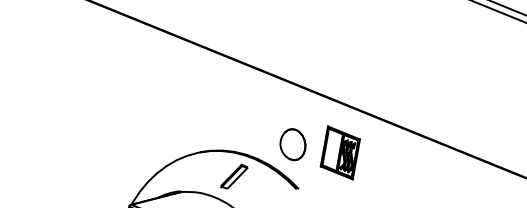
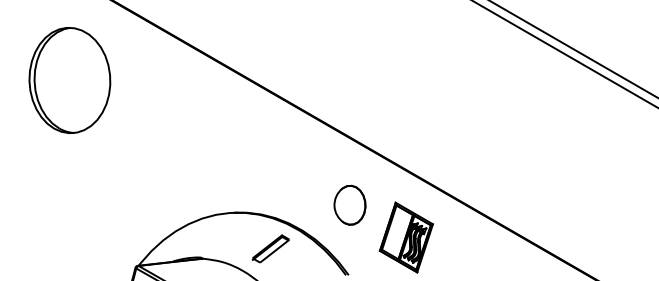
part: (56, 65) -> (69, 80), added
part: (292, 144) -> (349, 204), moved

